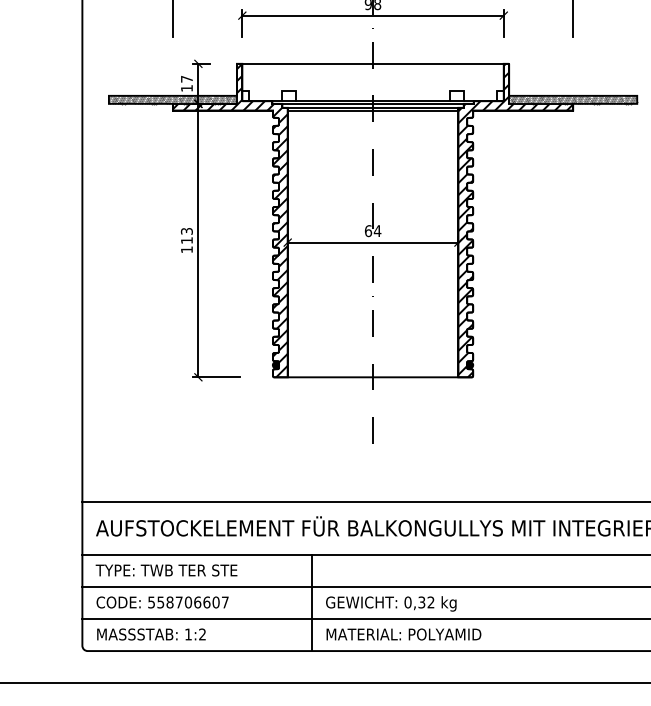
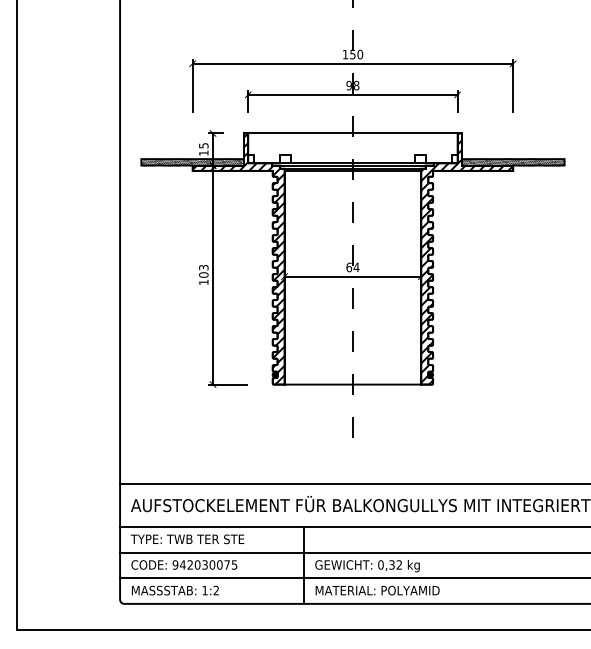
text: (186, 78) -> (203, 145), 17 -> 15
text: (186, 239) -> (203, 274), 113 -> 103
text: (187, 601) -> (204, 564), 558706607 -> 942030075

